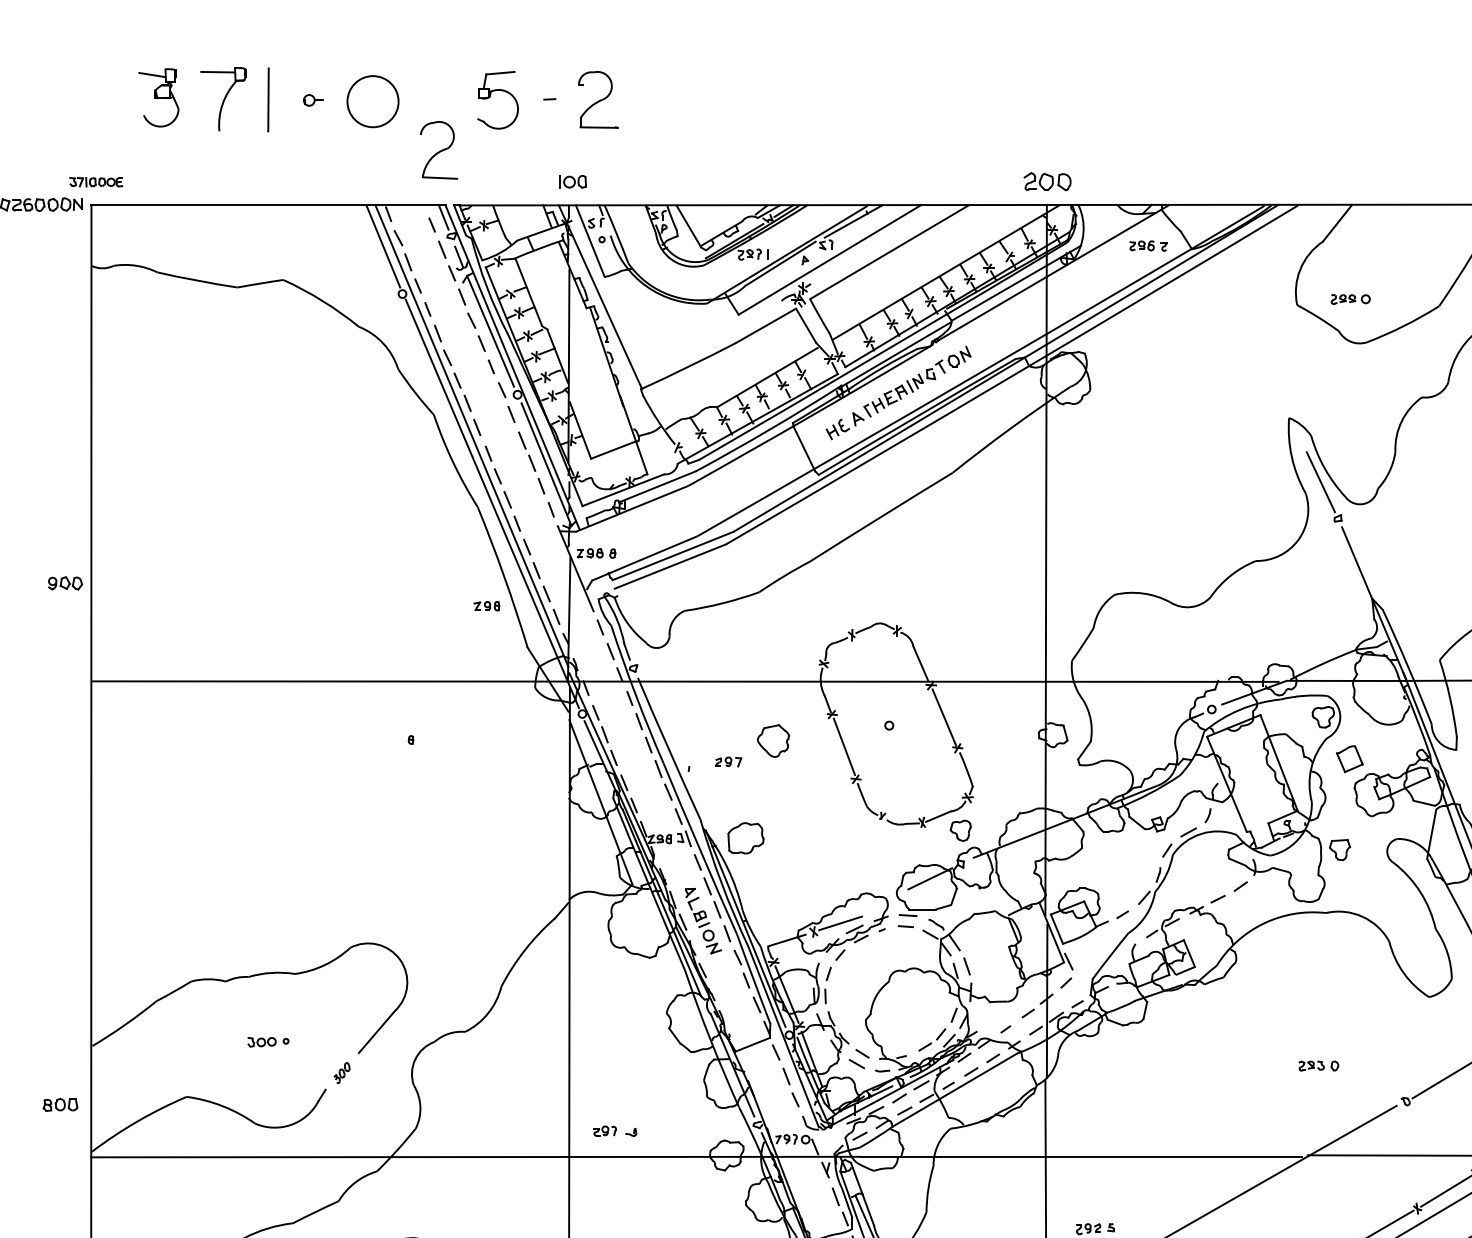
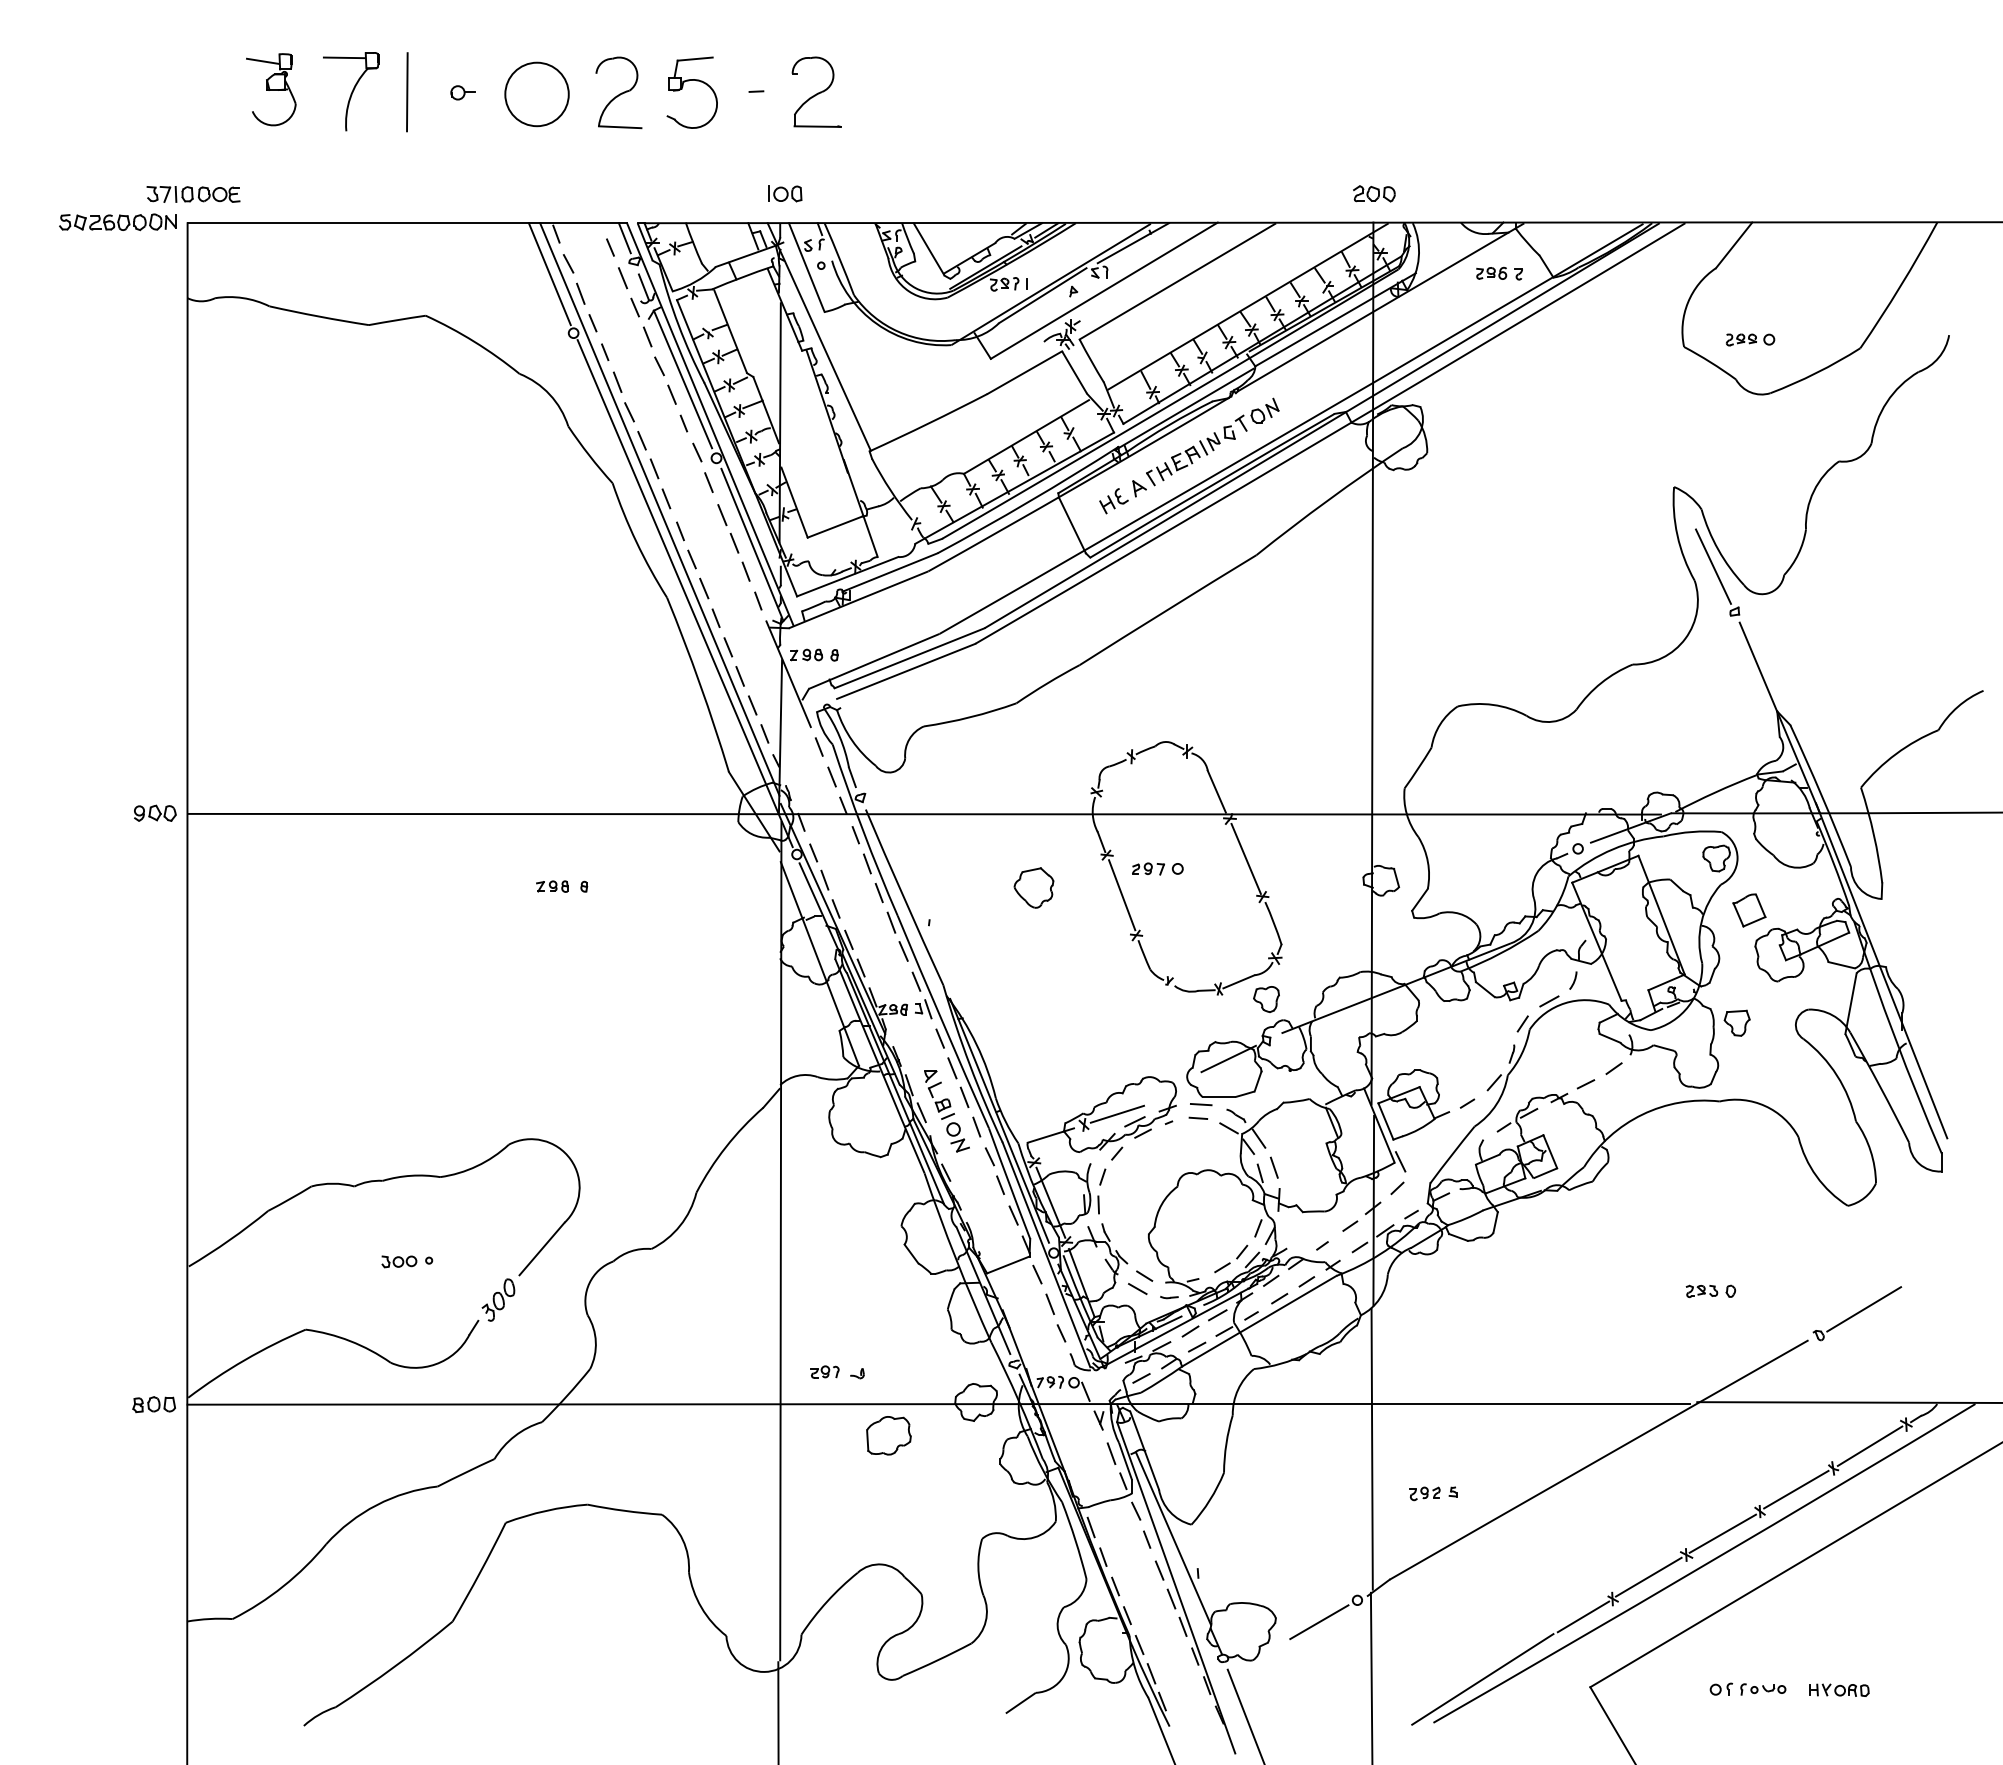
part: (438, 150) -> (618, 92), moved
part: (1047, 181) -> (1374, 193), size x0.71
part: (96, 182) -> (193, 194), size x1.43
part: (65, 582) -> (155, 812), moved
part: (486, 606) -> (552, 886), moved
part: (728, 761) -> (1148, 868), moved
part: (745, 838) -> (888, 1435), moved
part: (341, 1072) -> (498, 1299), size x1.67
part: (59, 1104) -> (153, 1404), moved

